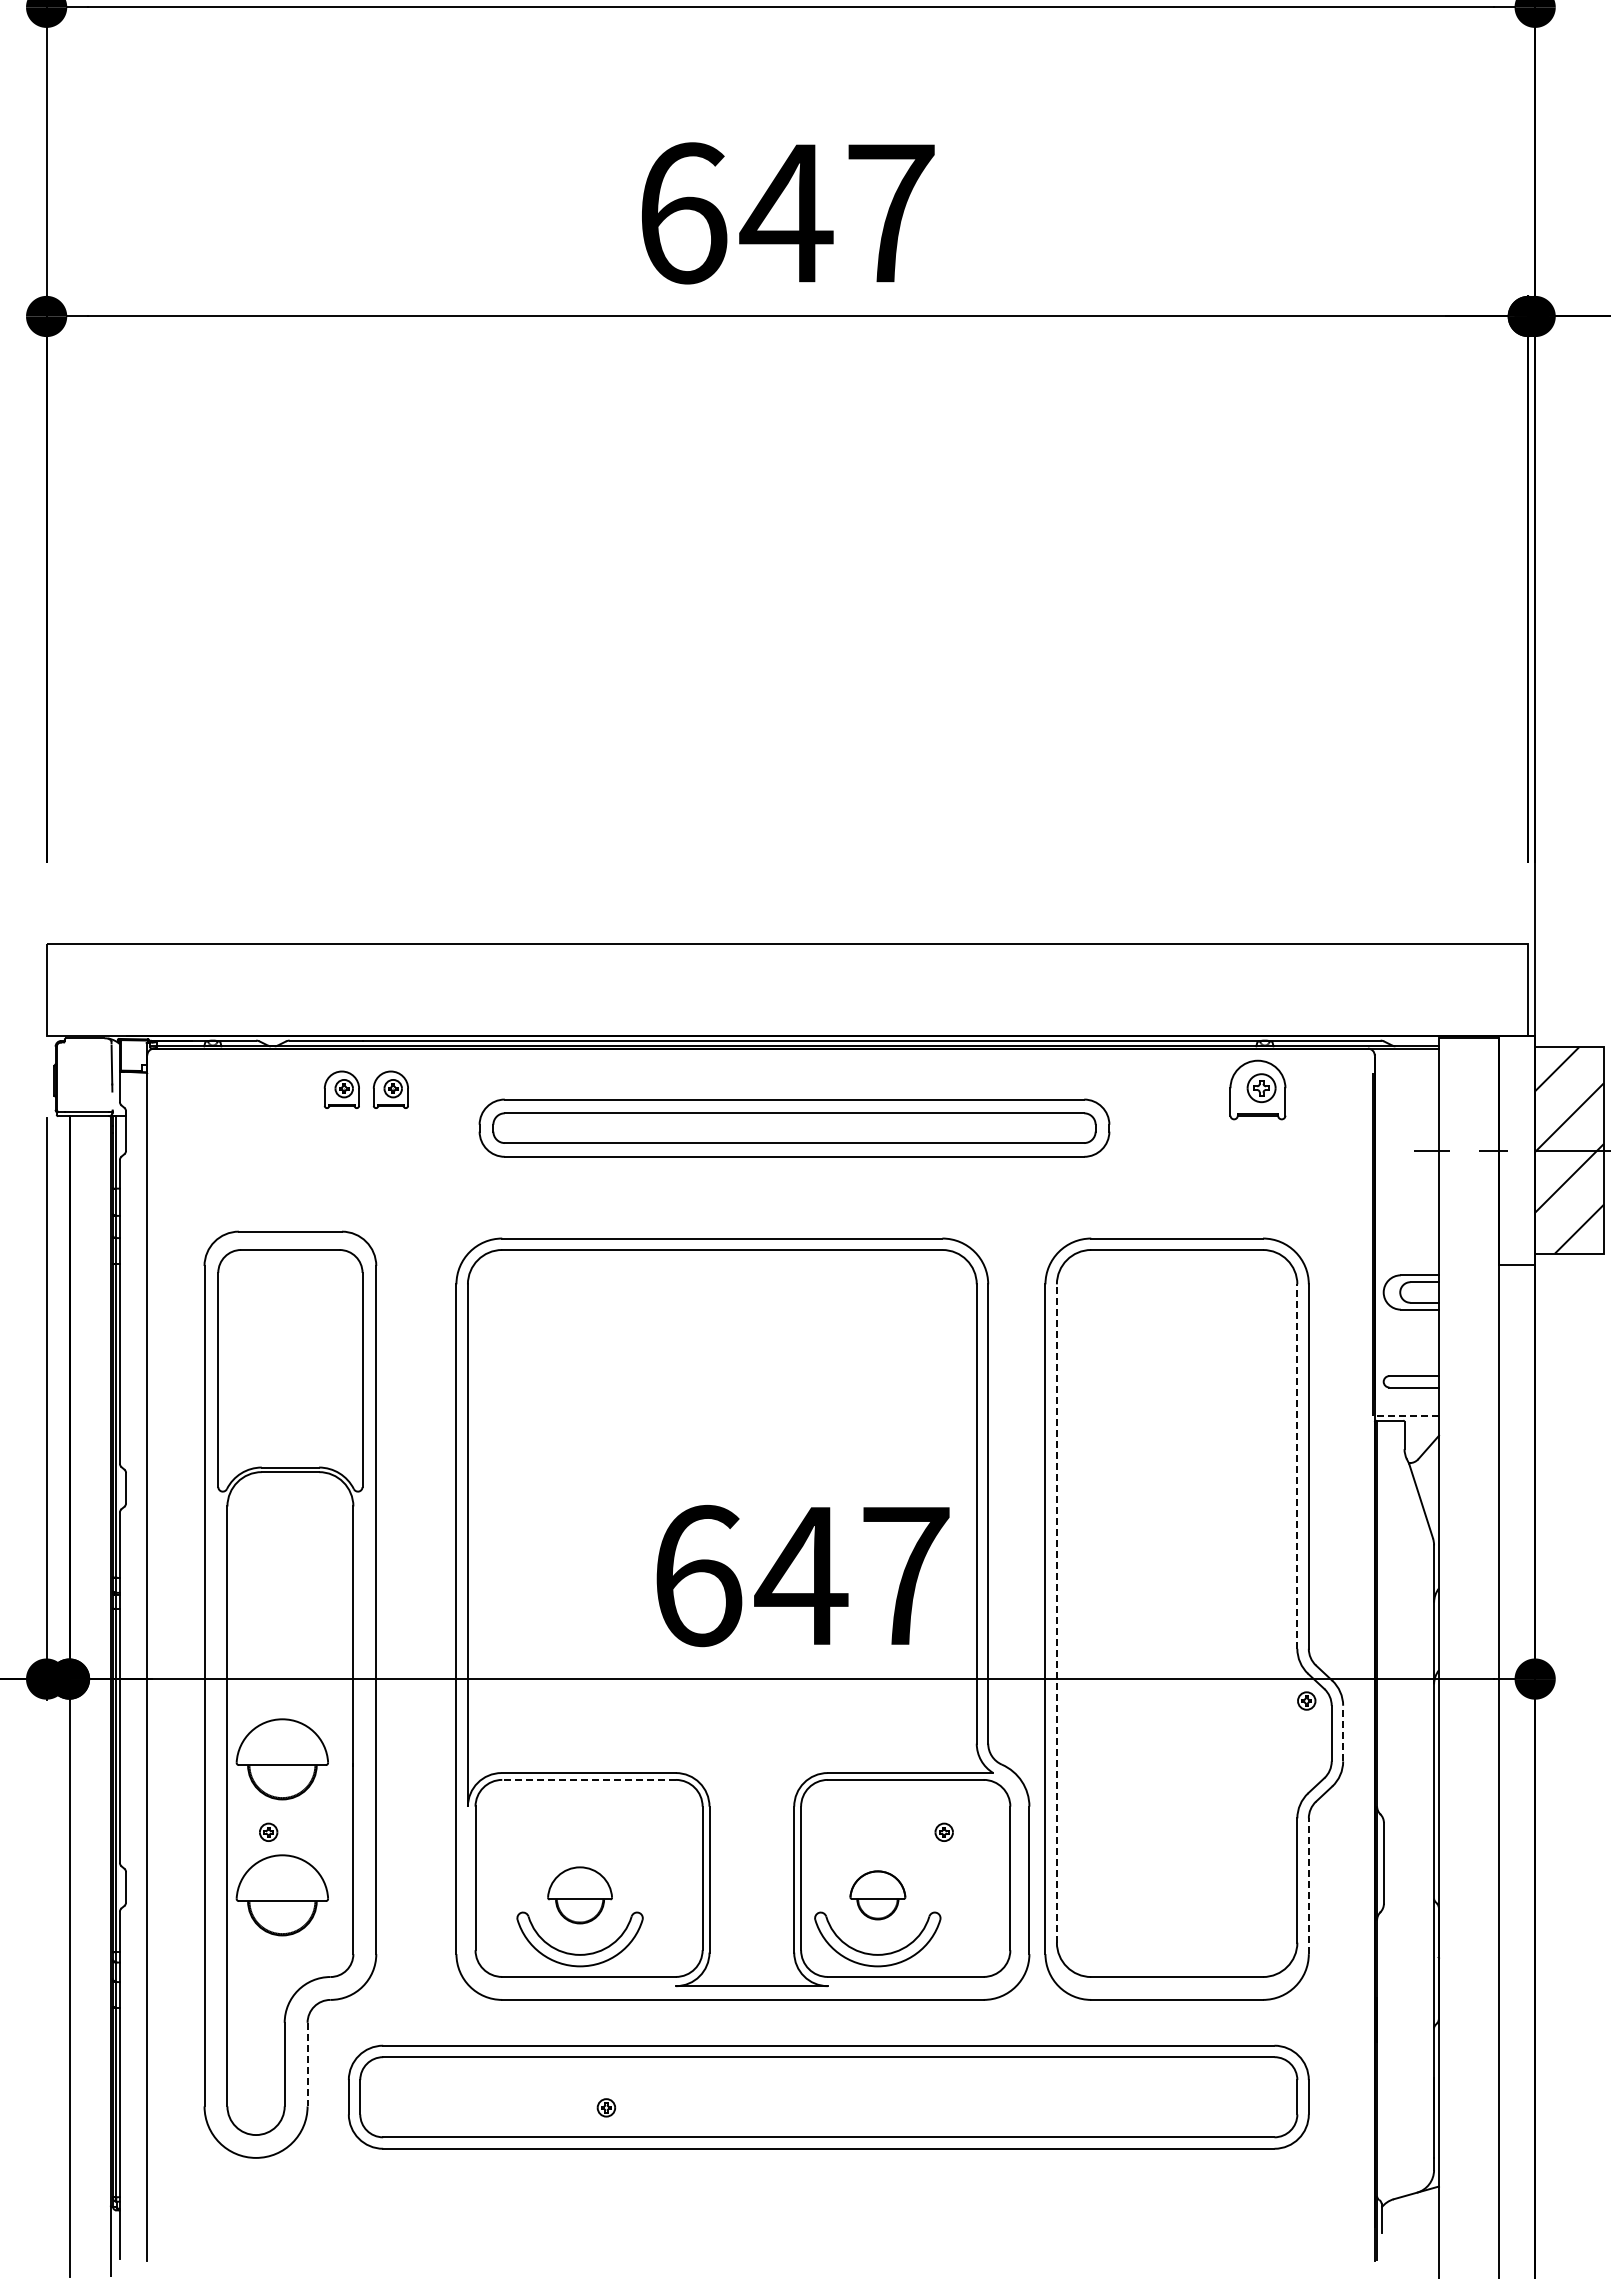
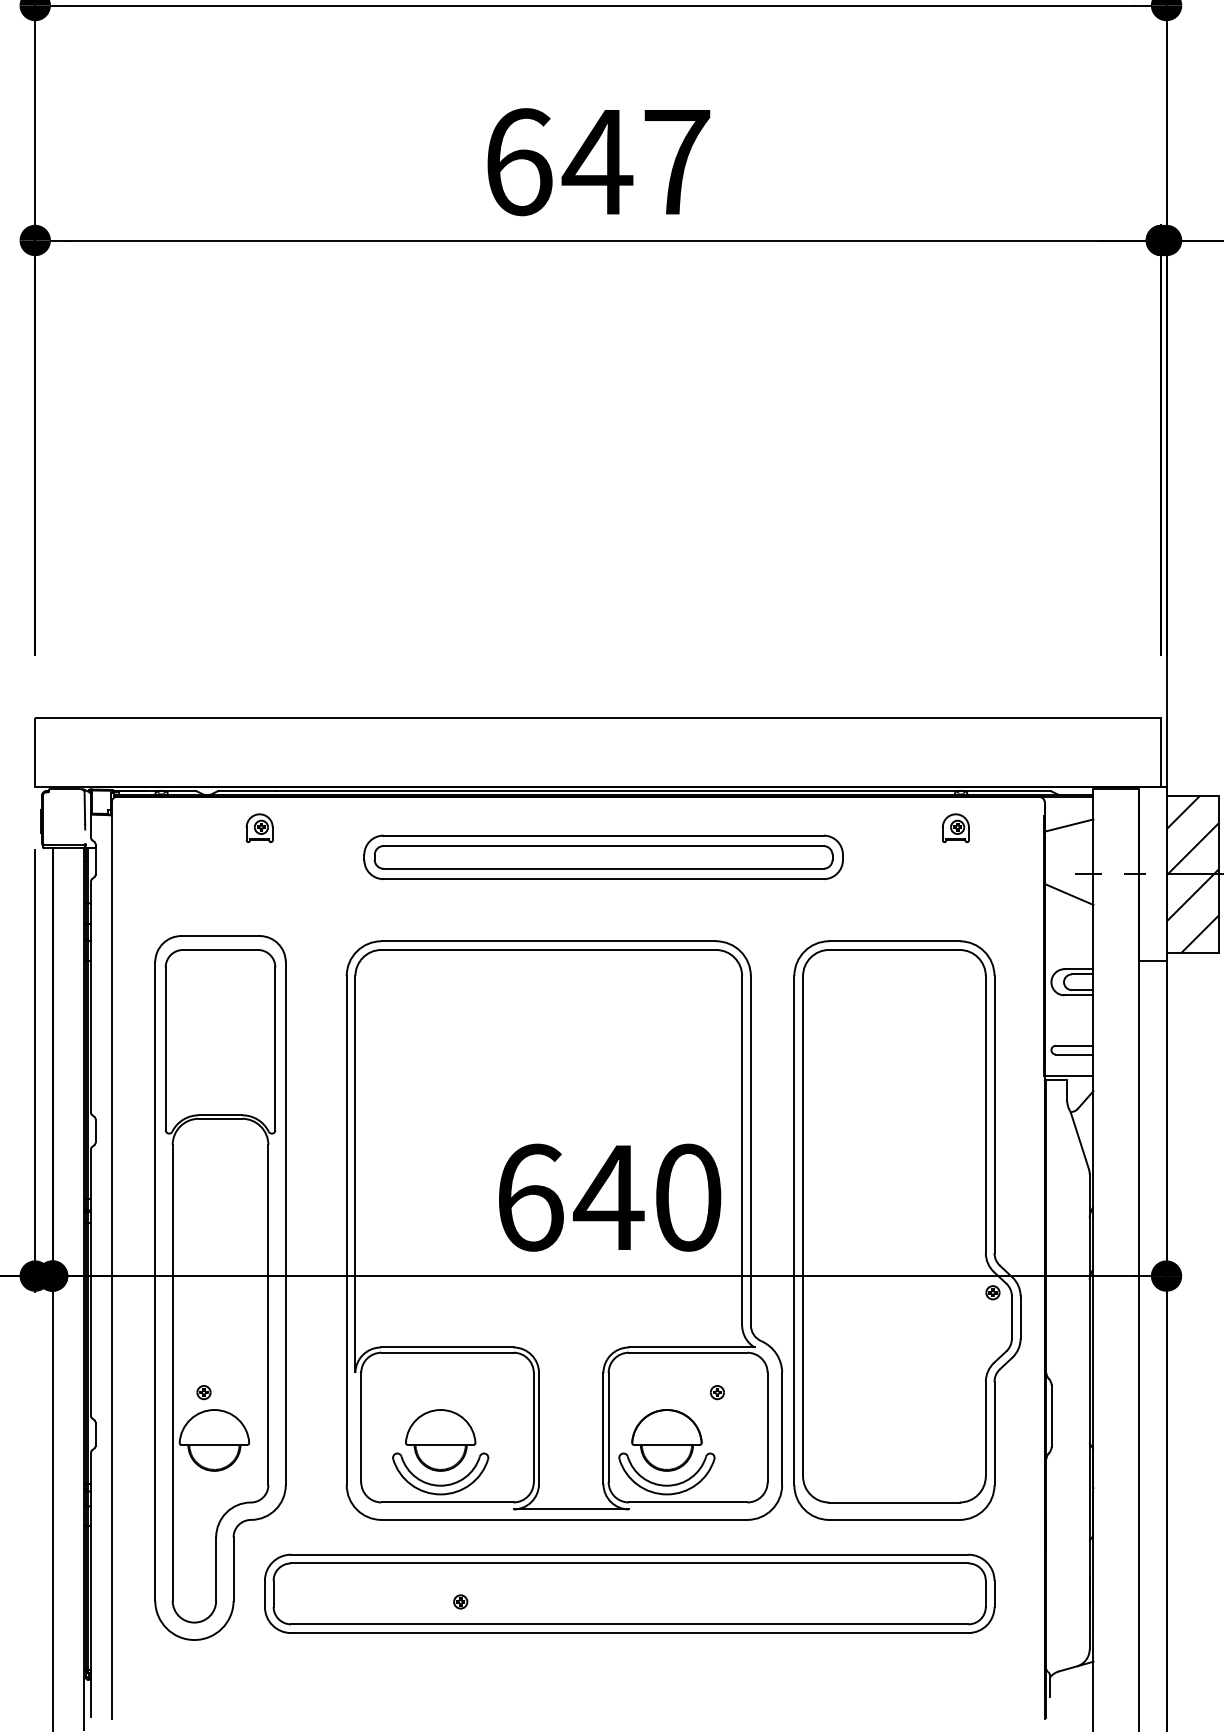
line: (1406, 1086) -> (1068, 825), added
part: (390, 1089) -> (296, 828), removed
part: (1257, 1089) -> (955, 828), size x0.62
line: (1406, 1176) -> (1068, 894), added
line: (1406, 1416) -> (1068, 1076), dashed -> solid
line: (1297, 1466) -> (985, 1114), dashed -> solid
text: (906, 1575) -> (688, 1197), 647 -> 640
line: (1056, 1613) -> (802, 1226), dashed -> solid
line: (1343, 1733) -> (1020, 1317), dashed -> solid
part: (281, 1759) -> (213, 1337), removed
line: (589, 1779) -> (447, 1352), dashed -> solid
line: (1308, 1886) -> (994, 1433), dashed -> solid
part: (579, 1895) -> (440, 1440), size x1.43
part: (877, 1895) -> (666, 1440), size x1.67
line: (307, 2064) -> (233, 1569), dashed -> solid

